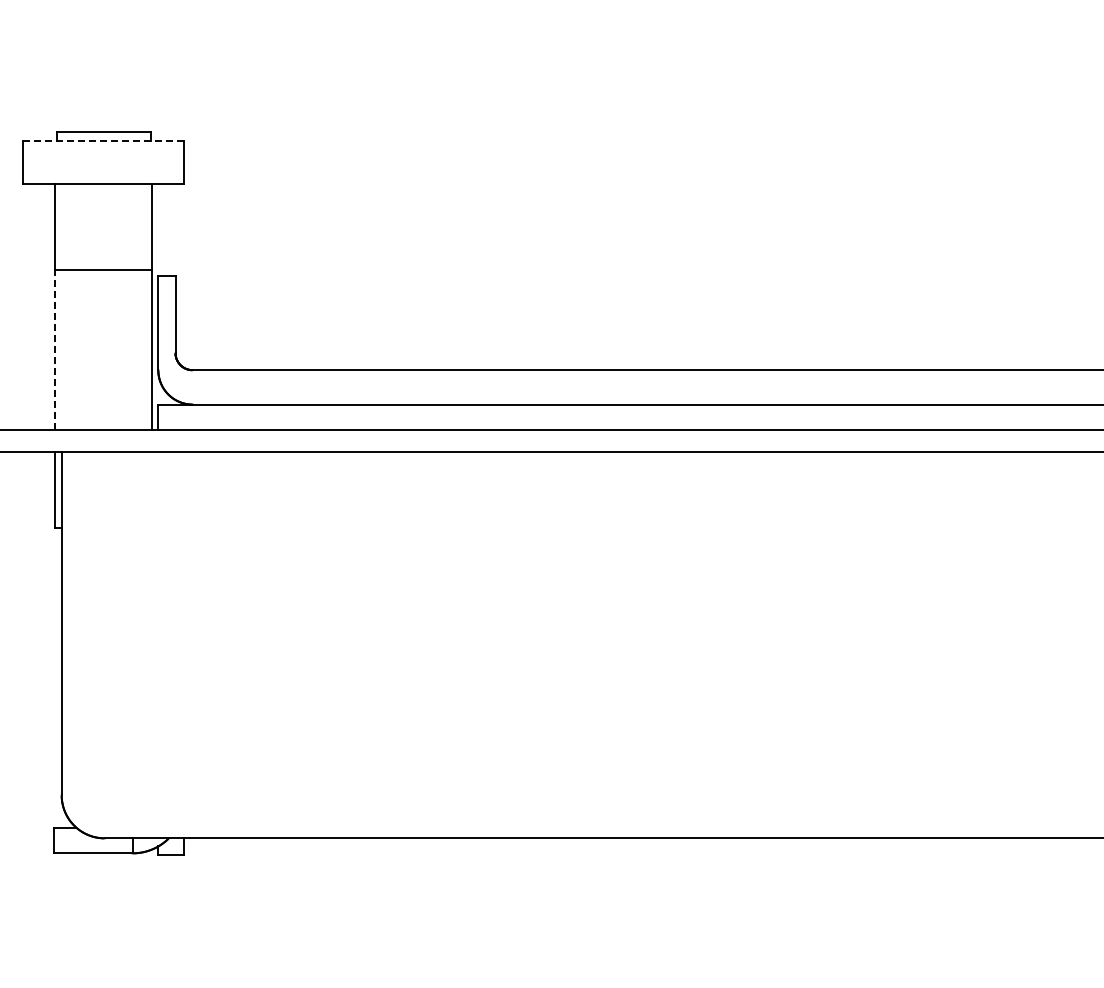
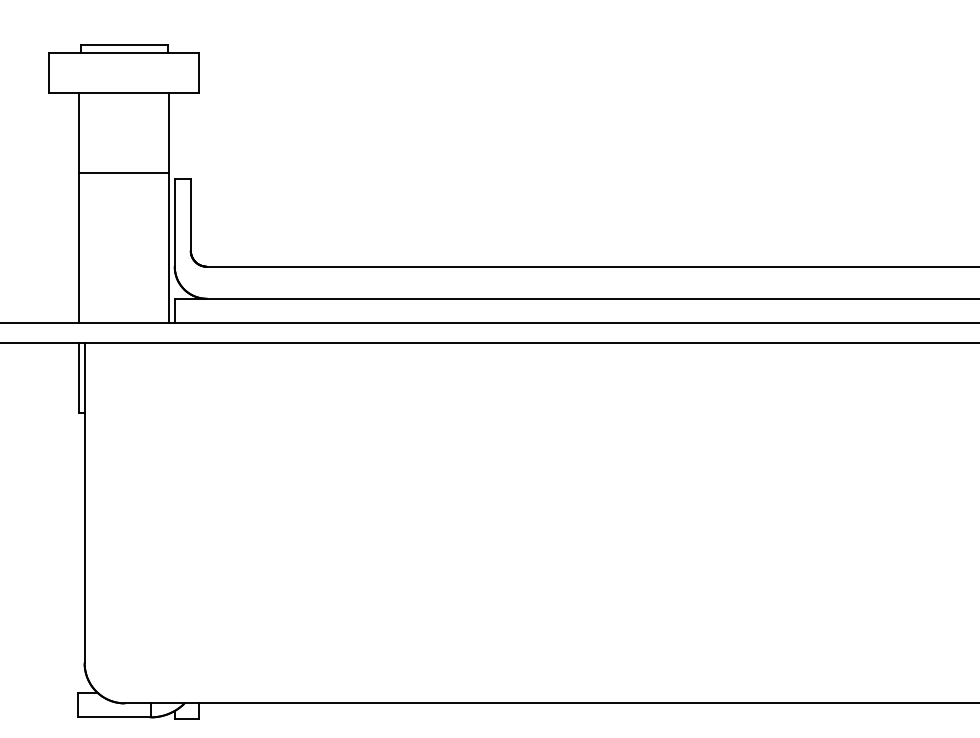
line: (103, 141) -> (123, 53), dashed -> solid
line: (55, 349) -> (78, 247), dashed -> solid

